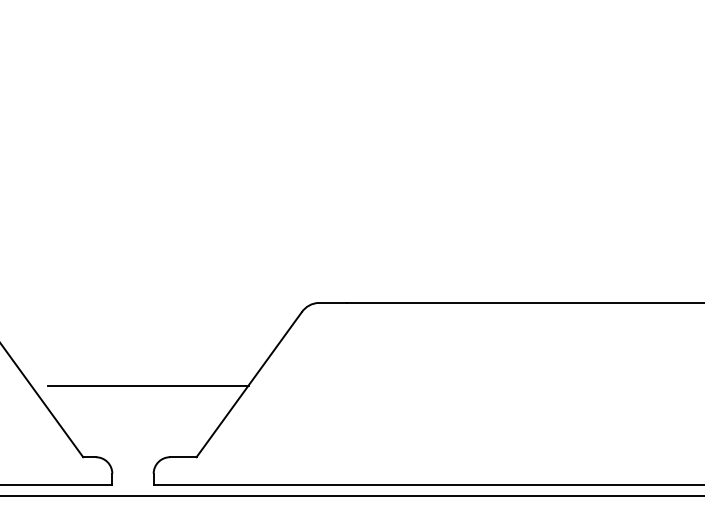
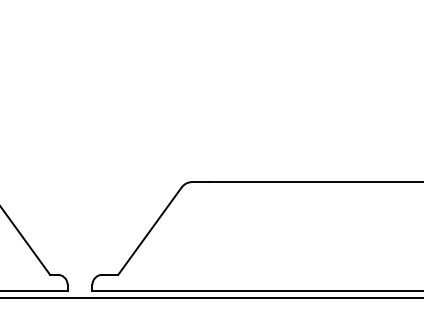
line: (147, 385) -> (88, 231), removed

